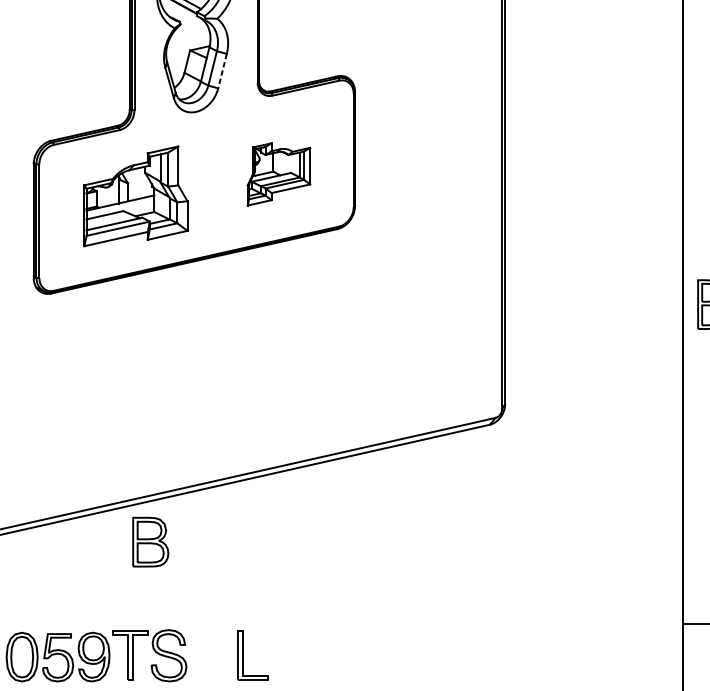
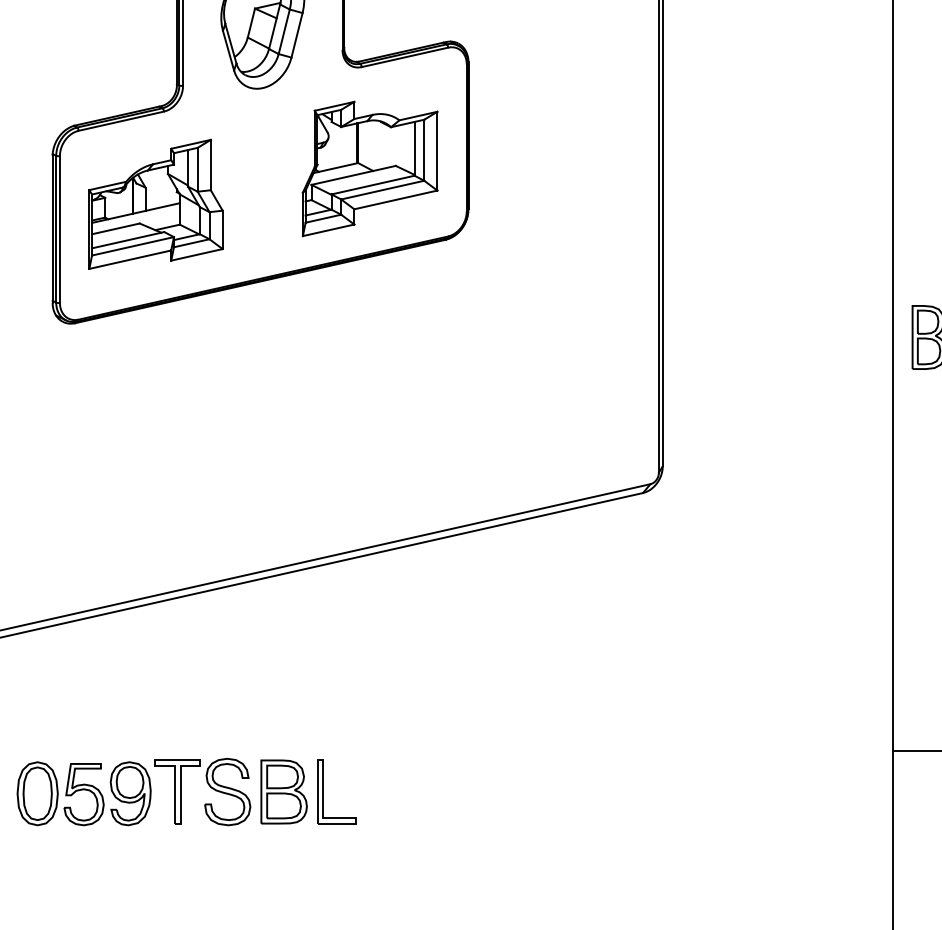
line: (222, 71) -> (297, 35), dashed -> solid
part: (278, 174) -> (369, 168), size x1.67
part: (135, 195) -> (155, 203), moved
part: (150, 541) -> (283, 791), moved

